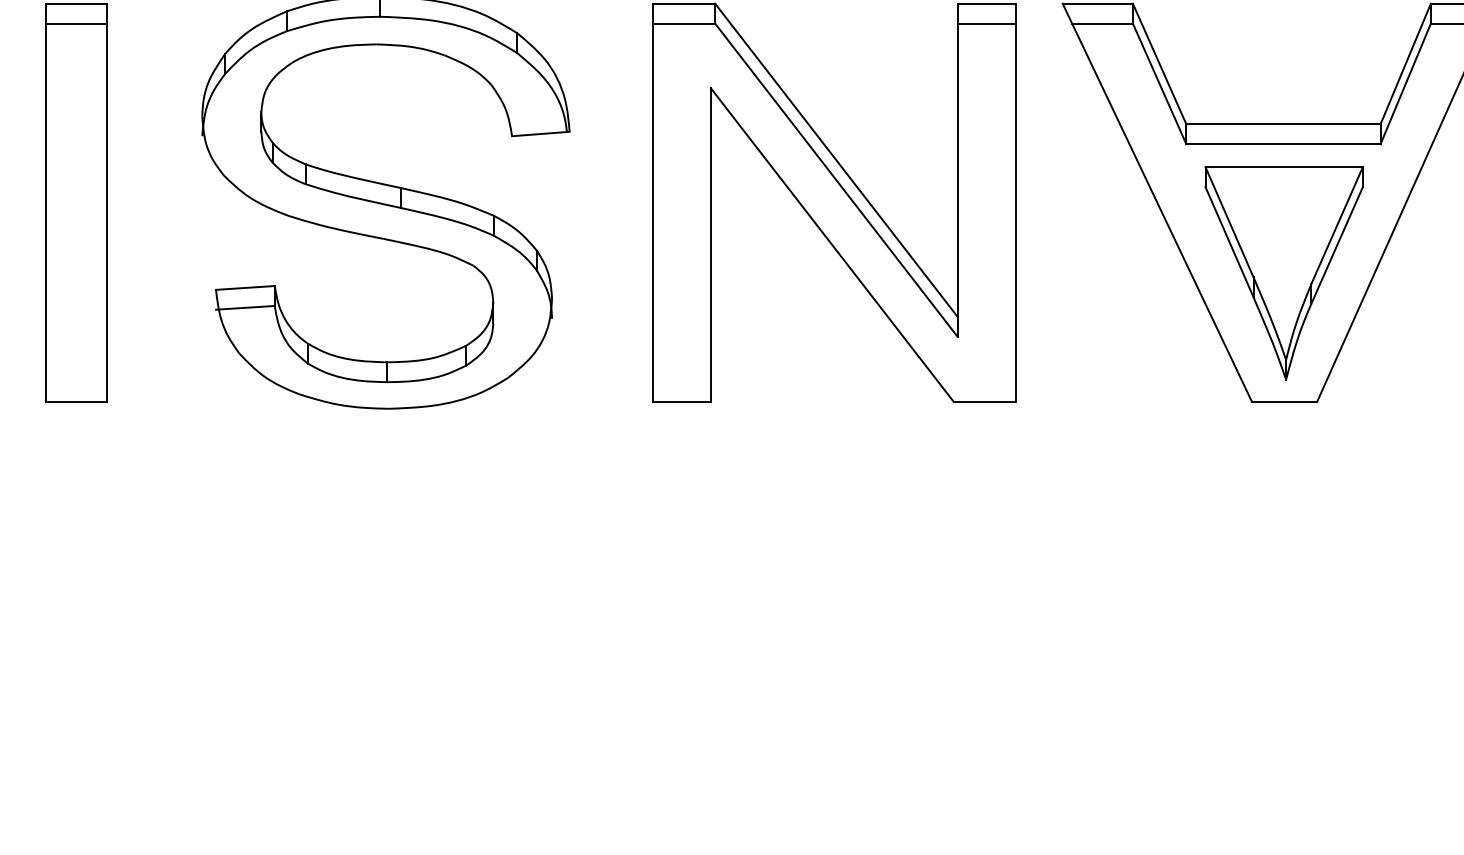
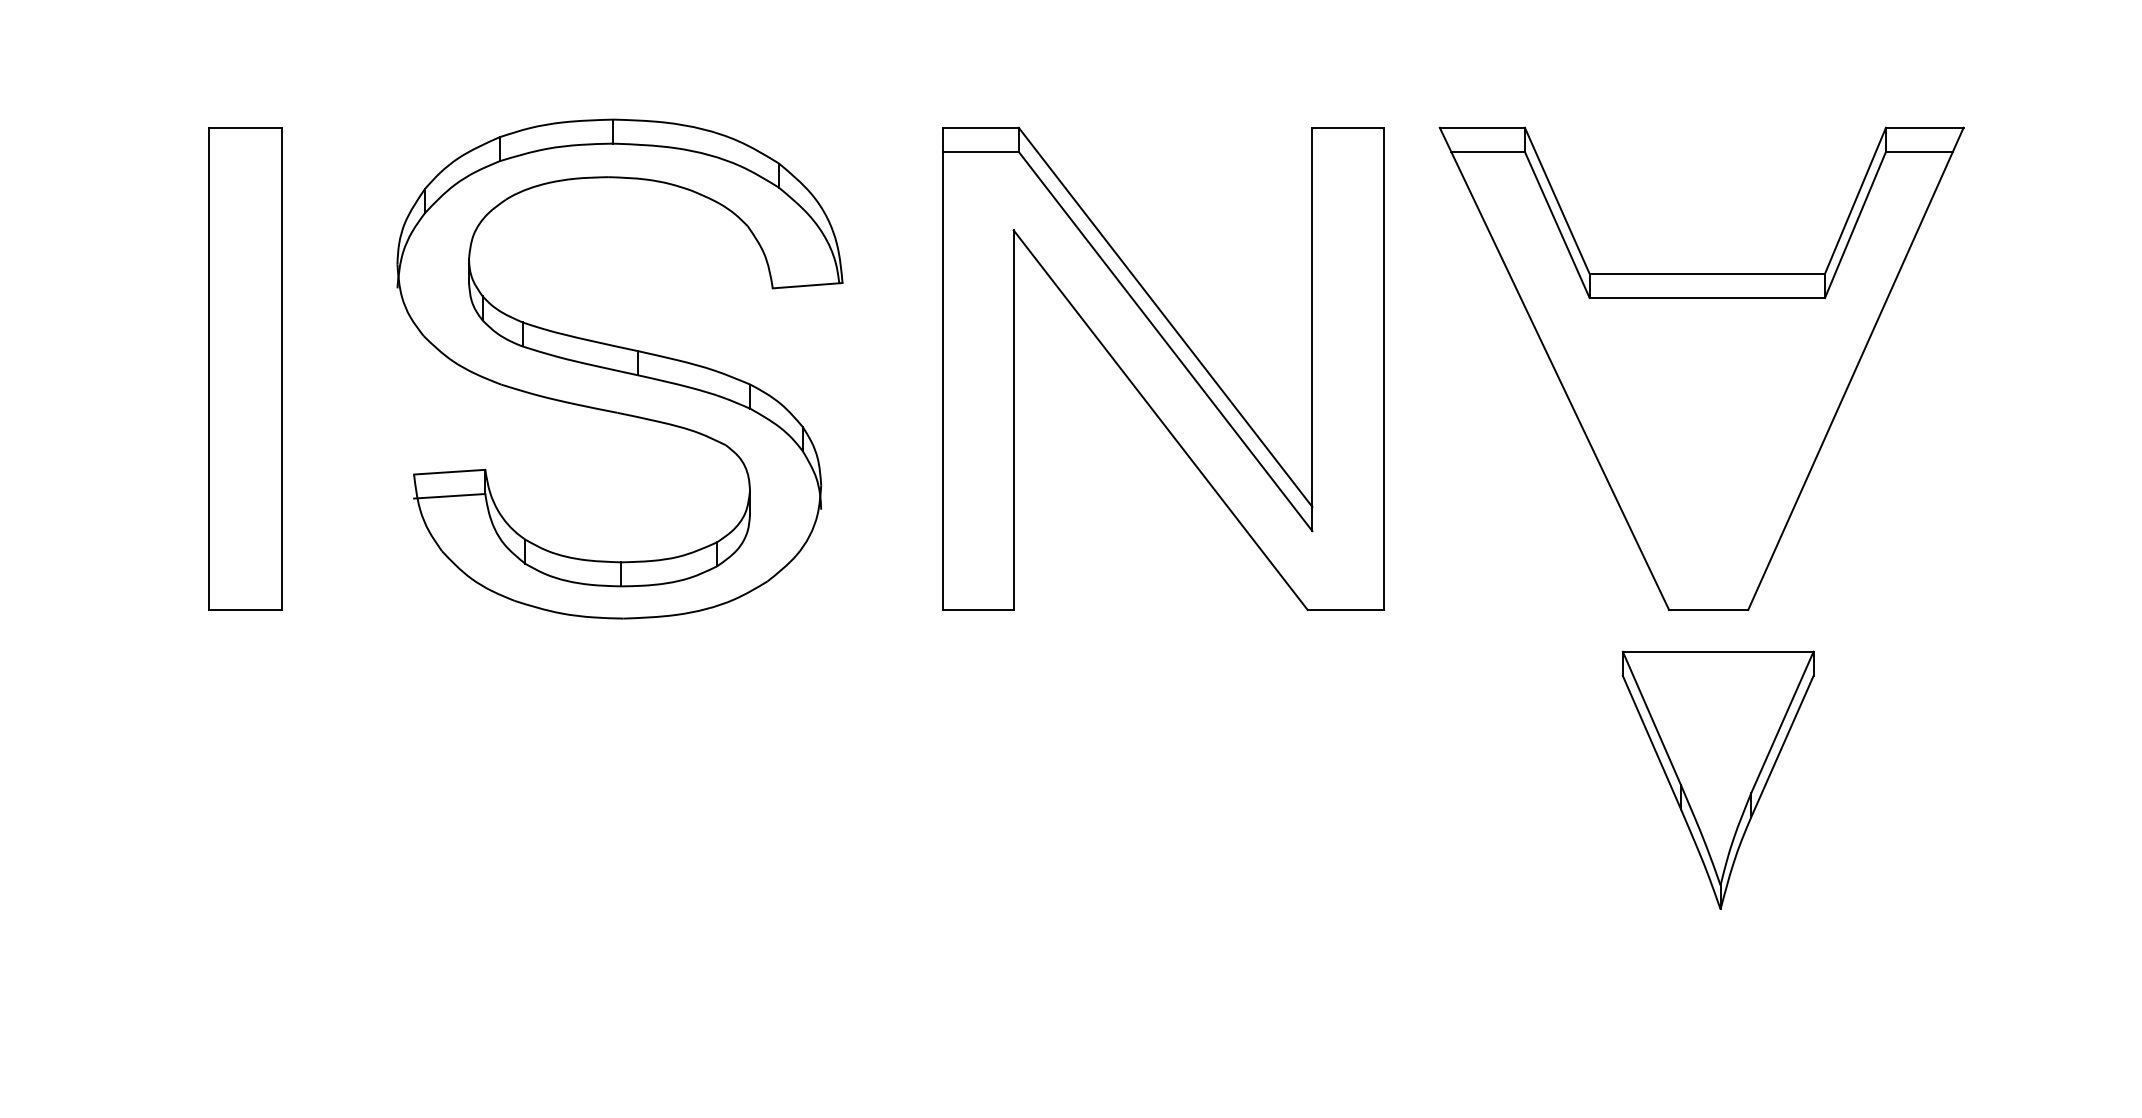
line: (76, 23) -> (245, 151), removed
line: (986, 23) -> (1347, 151), removed
part: (1283, 272) -> (1717, 779), moved

